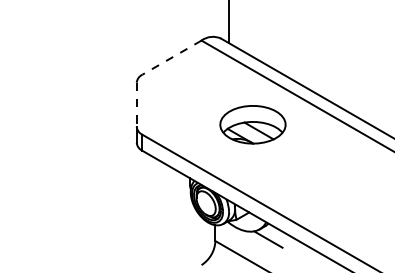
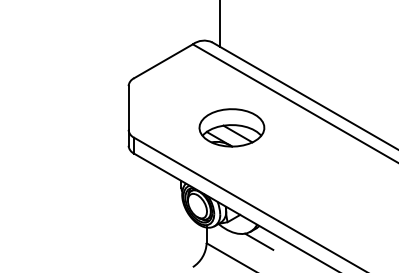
line: (171, 57) -> (163, 61), dashed -> solid
line: (136, 105) -> (128, 108), dashed -> solid
part: (252, 124) -> (231, 127), moved

